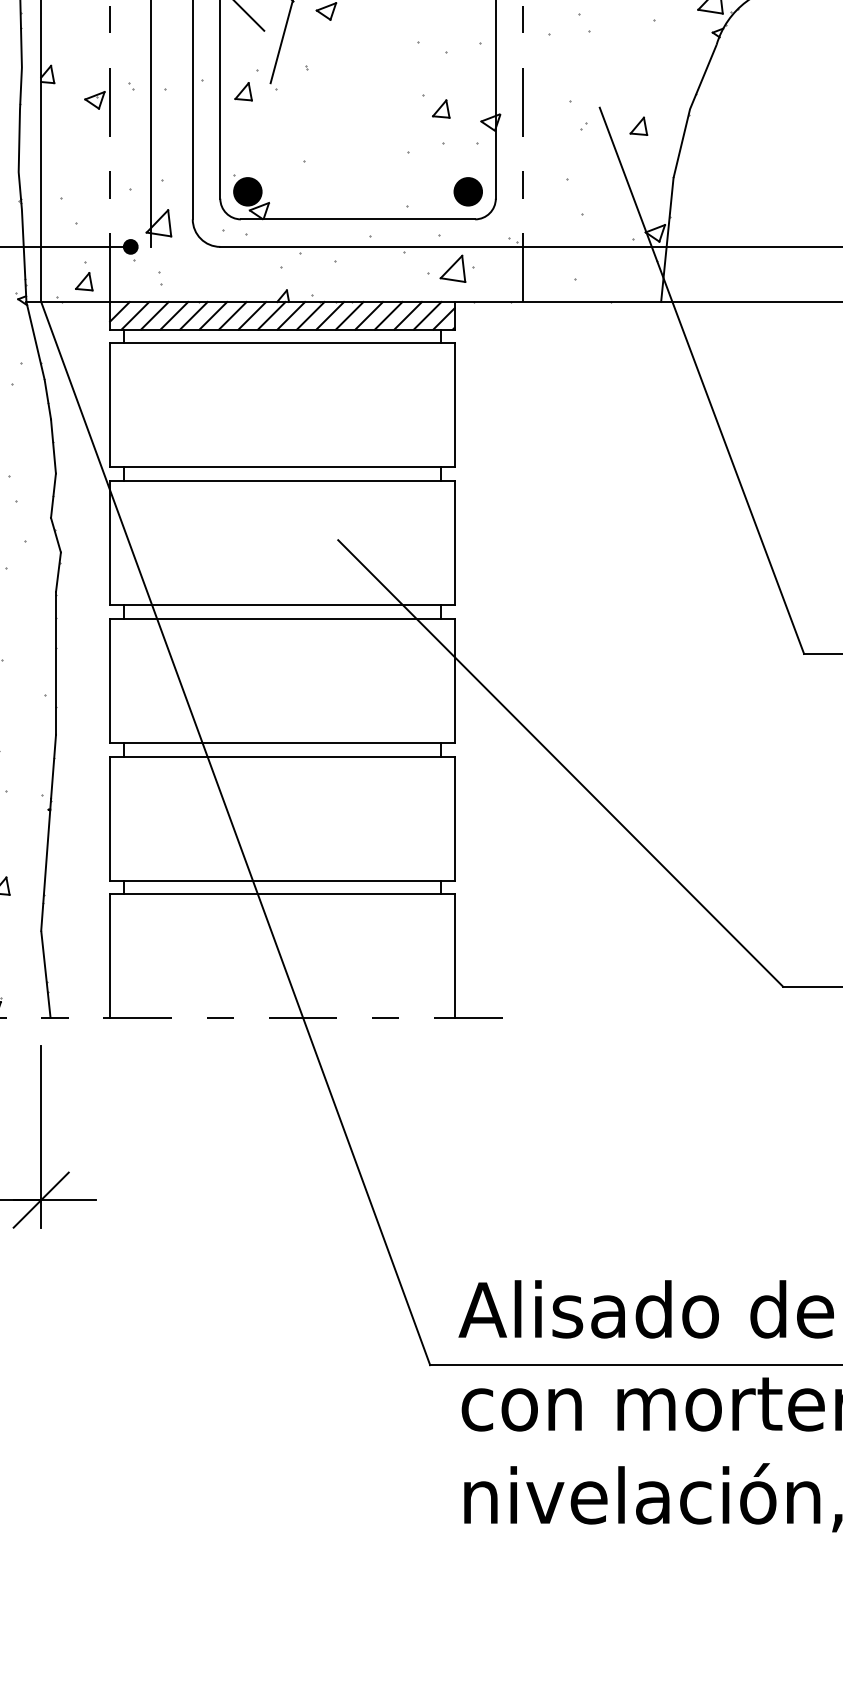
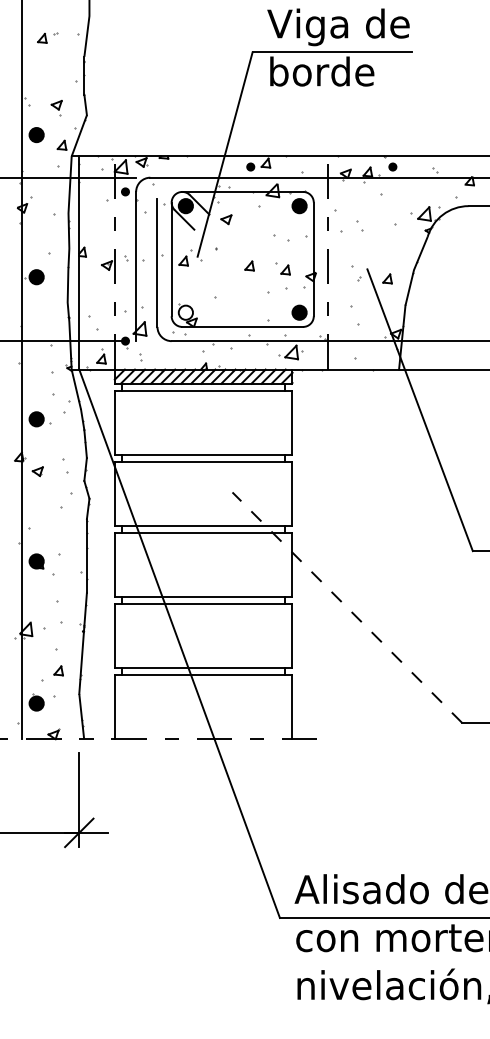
part: (371, 100) -> (249, 265), added
fill: (247, 191) -> (185, 312), removed
line: (561, 763) -> (347, 607), solid -> dashed

